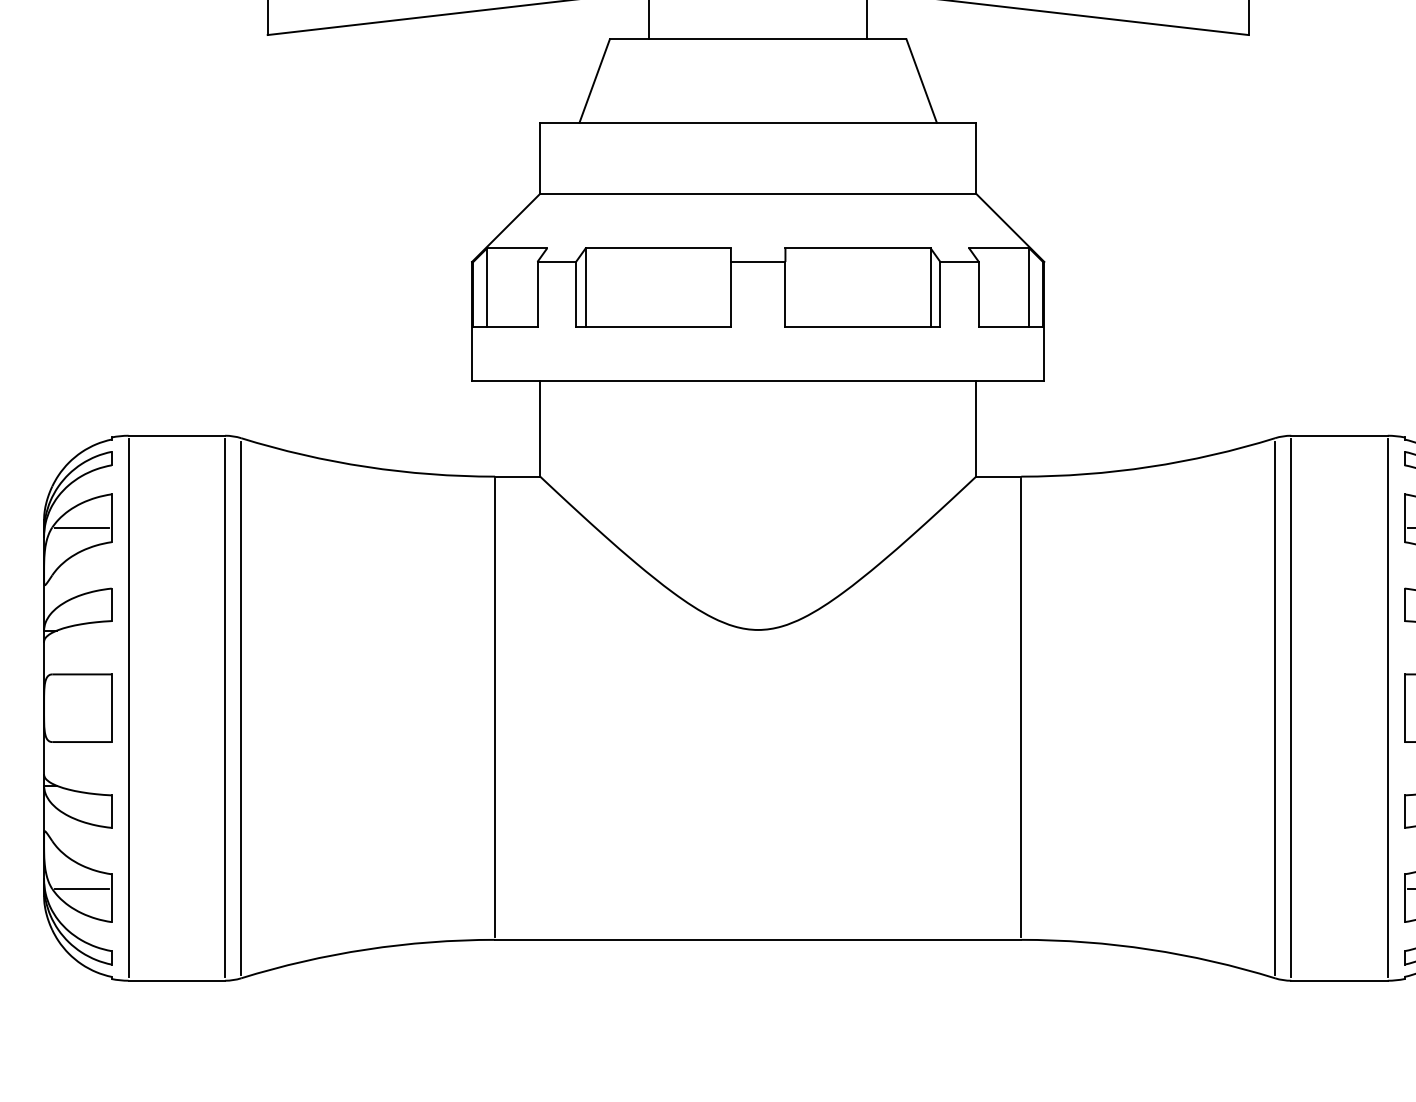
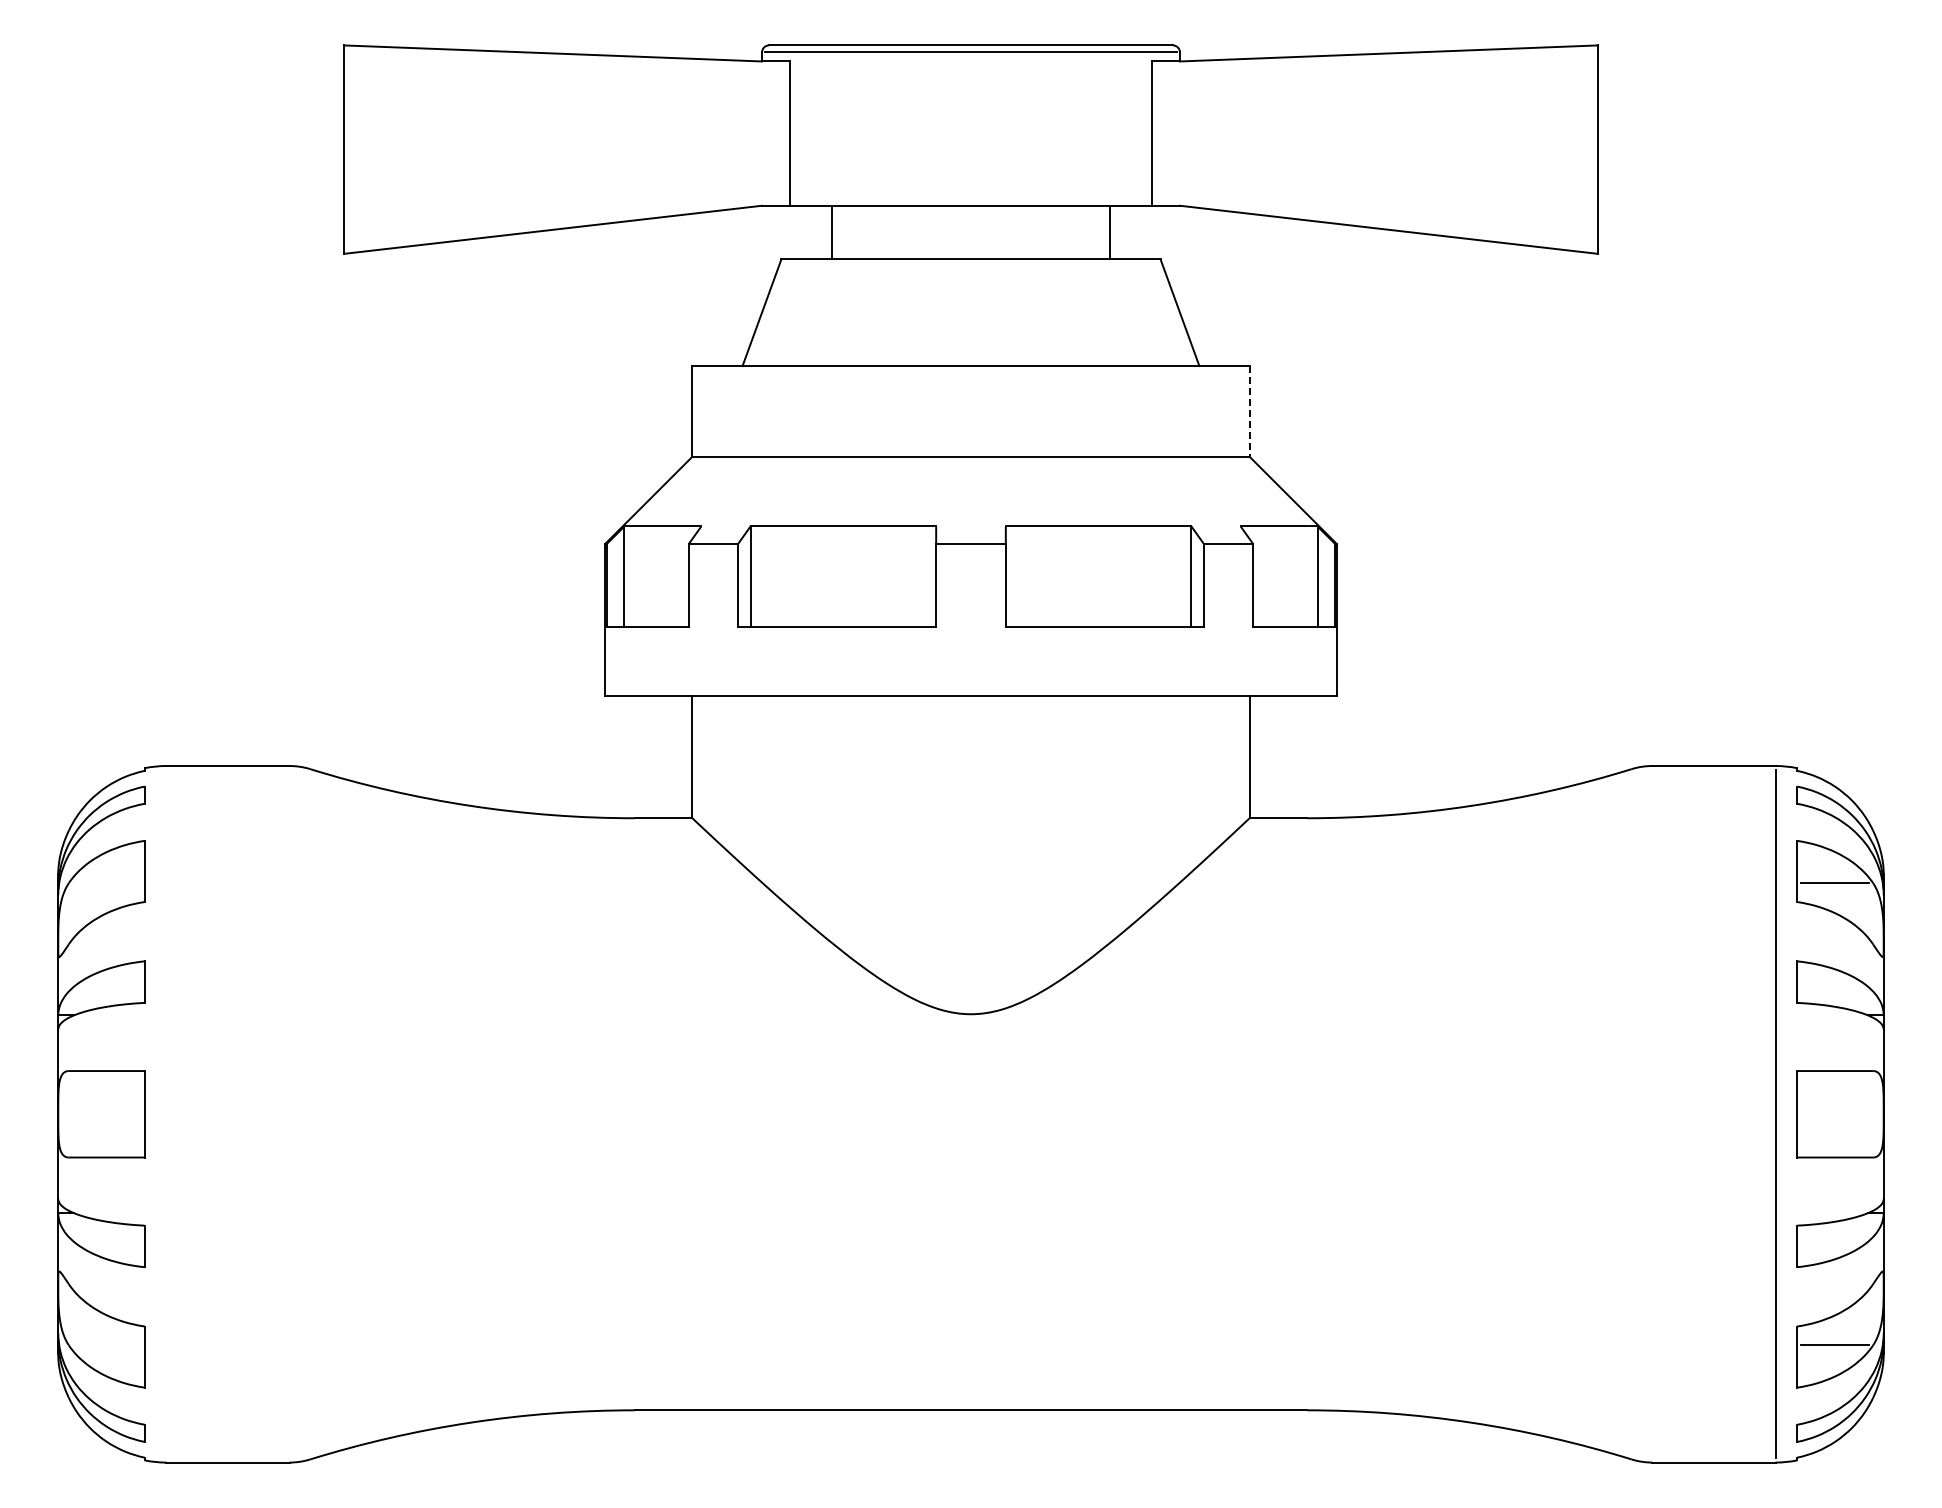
line: (976, 158) -> (1249, 411), solid -> dashed
line: (81, 527) -> (106, 883), removed
line: (494, 707) -> (634, 1113), removed
line: (1021, 707) -> (1307, 1113), removed
line: (128, 708) -> (166, 1114), removed
line: (224, 708) -> (289, 1114), removed
line: (241, 708) -> (310, 1114), removed
line: (1274, 708) -> (1631, 1114), removed
line: (1291, 708) -> (1652, 1114), removed
line: (81, 889) -> (106, 1345), removed

